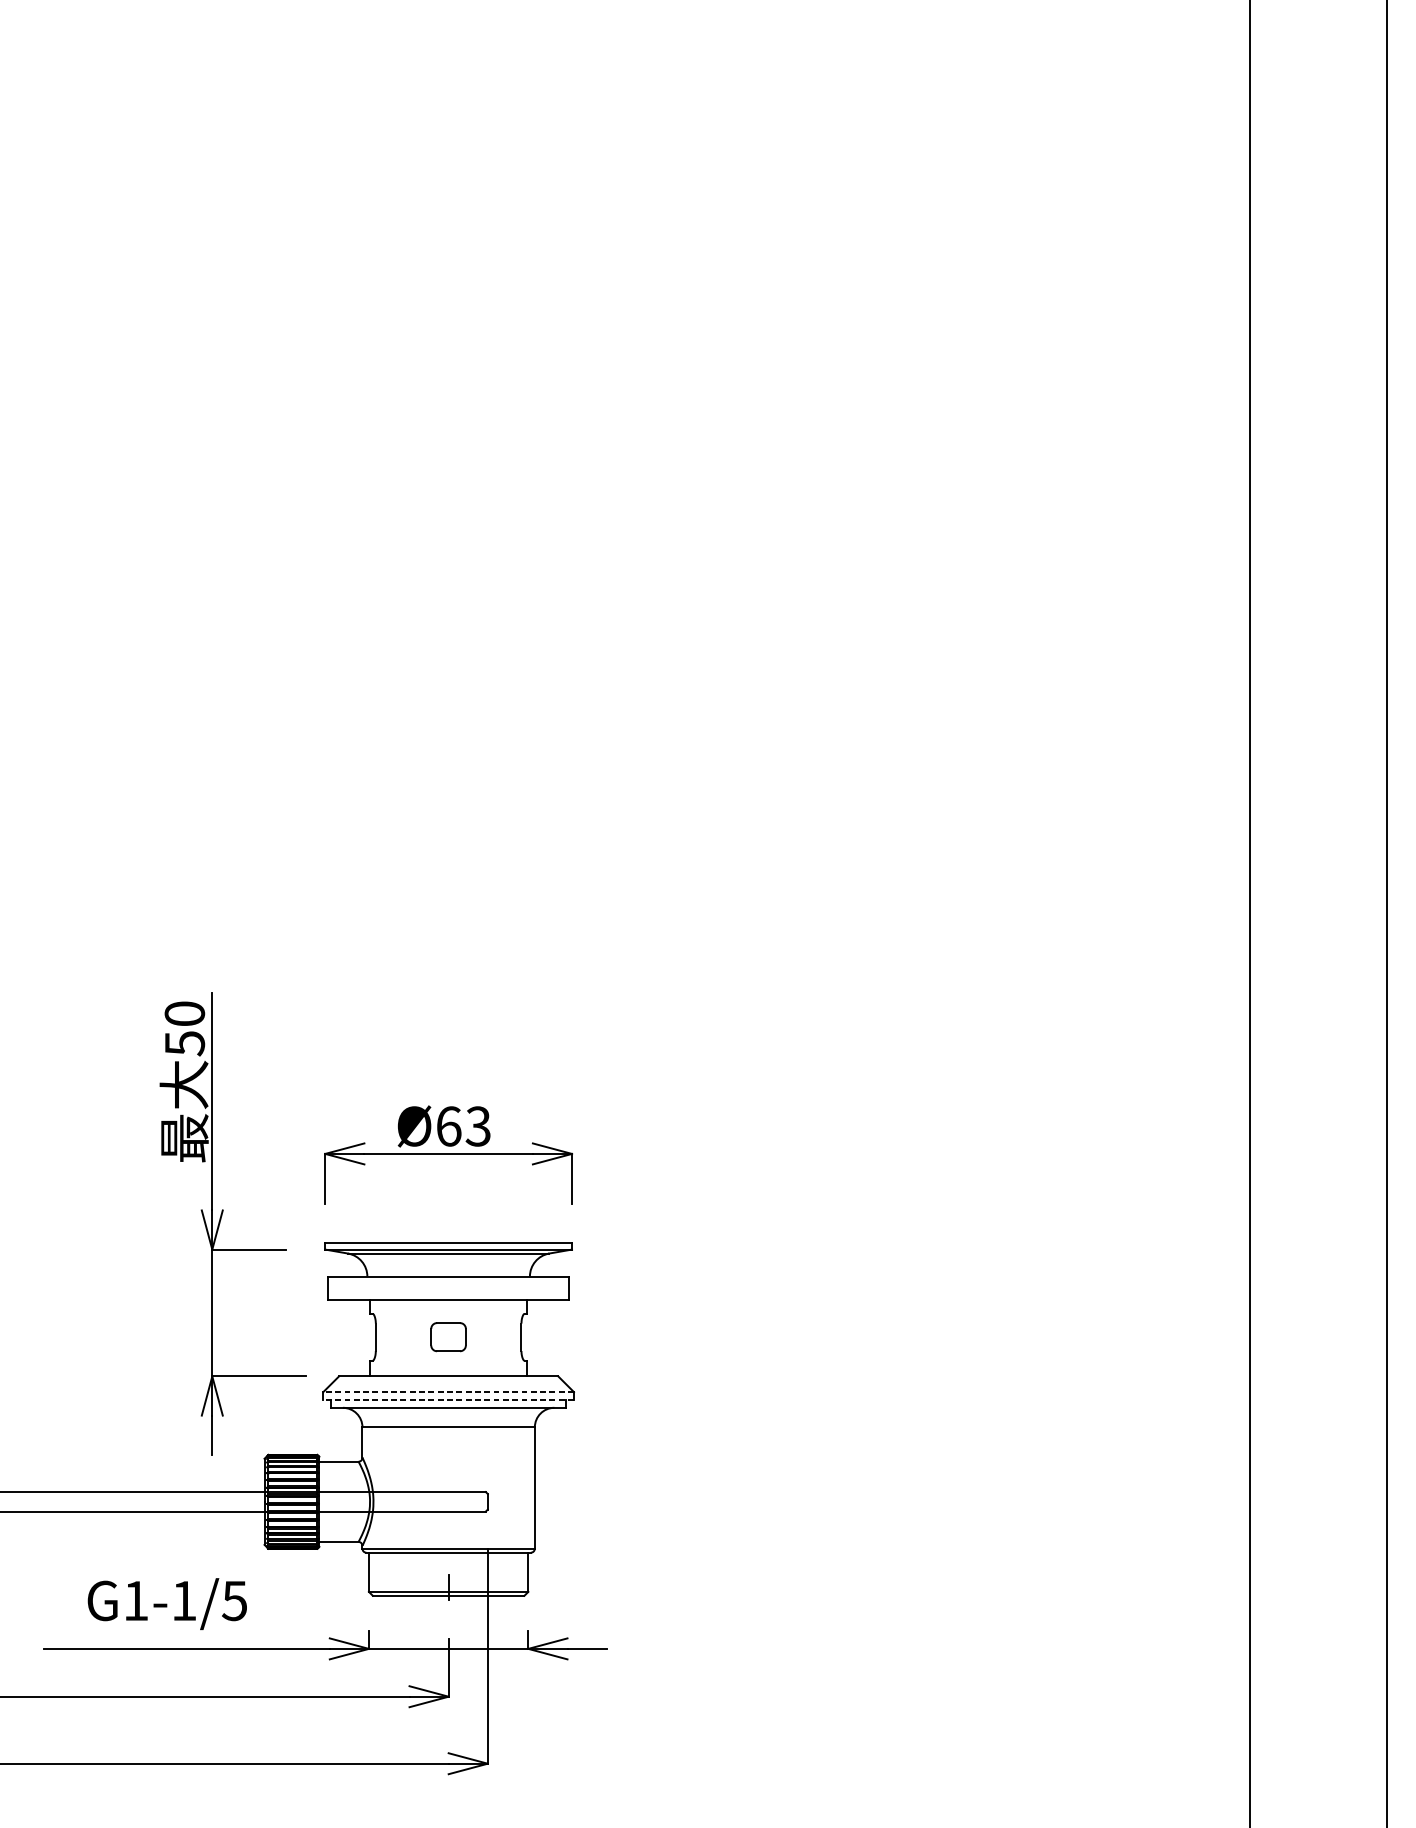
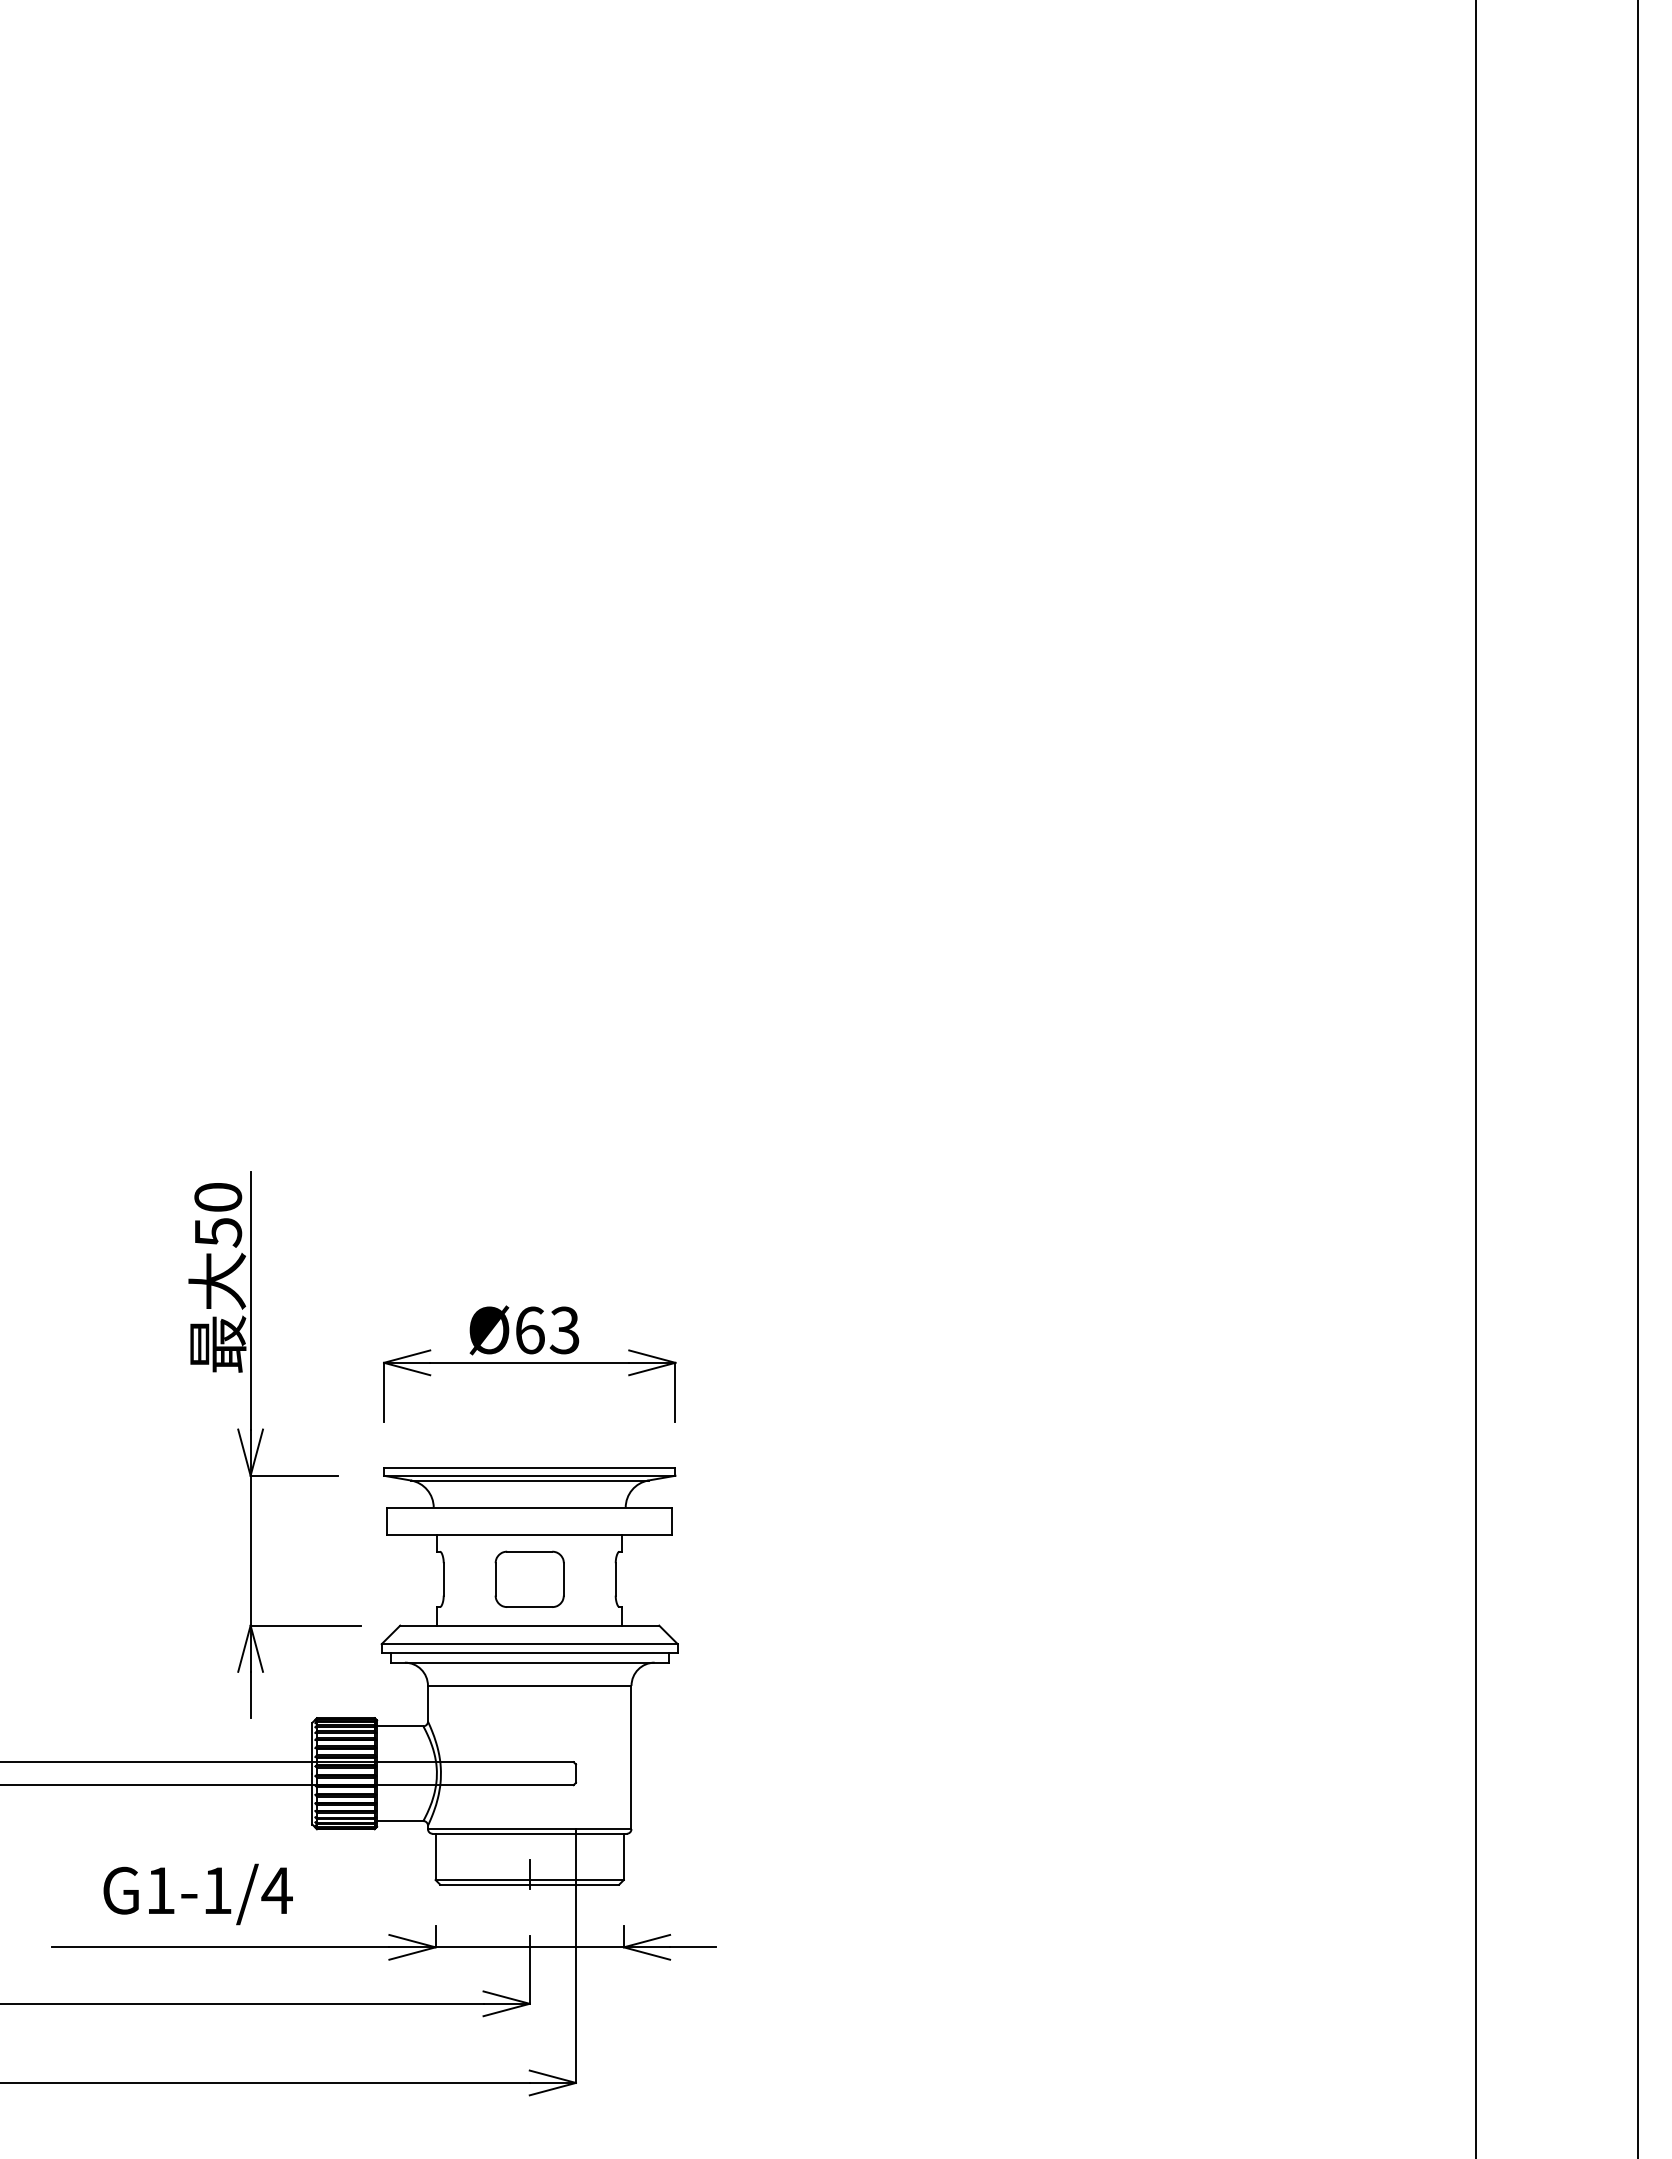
part: (448, 1336) -> (529, 1578), size x1.67
line: (448, 1392) -> (529, 1644), dashed -> solid
line: (448, 1400) -> (529, 1653), dashed -> solid
text: (234, 1600) -> (276, 1890), G1-1/5 -> G1-1/4

